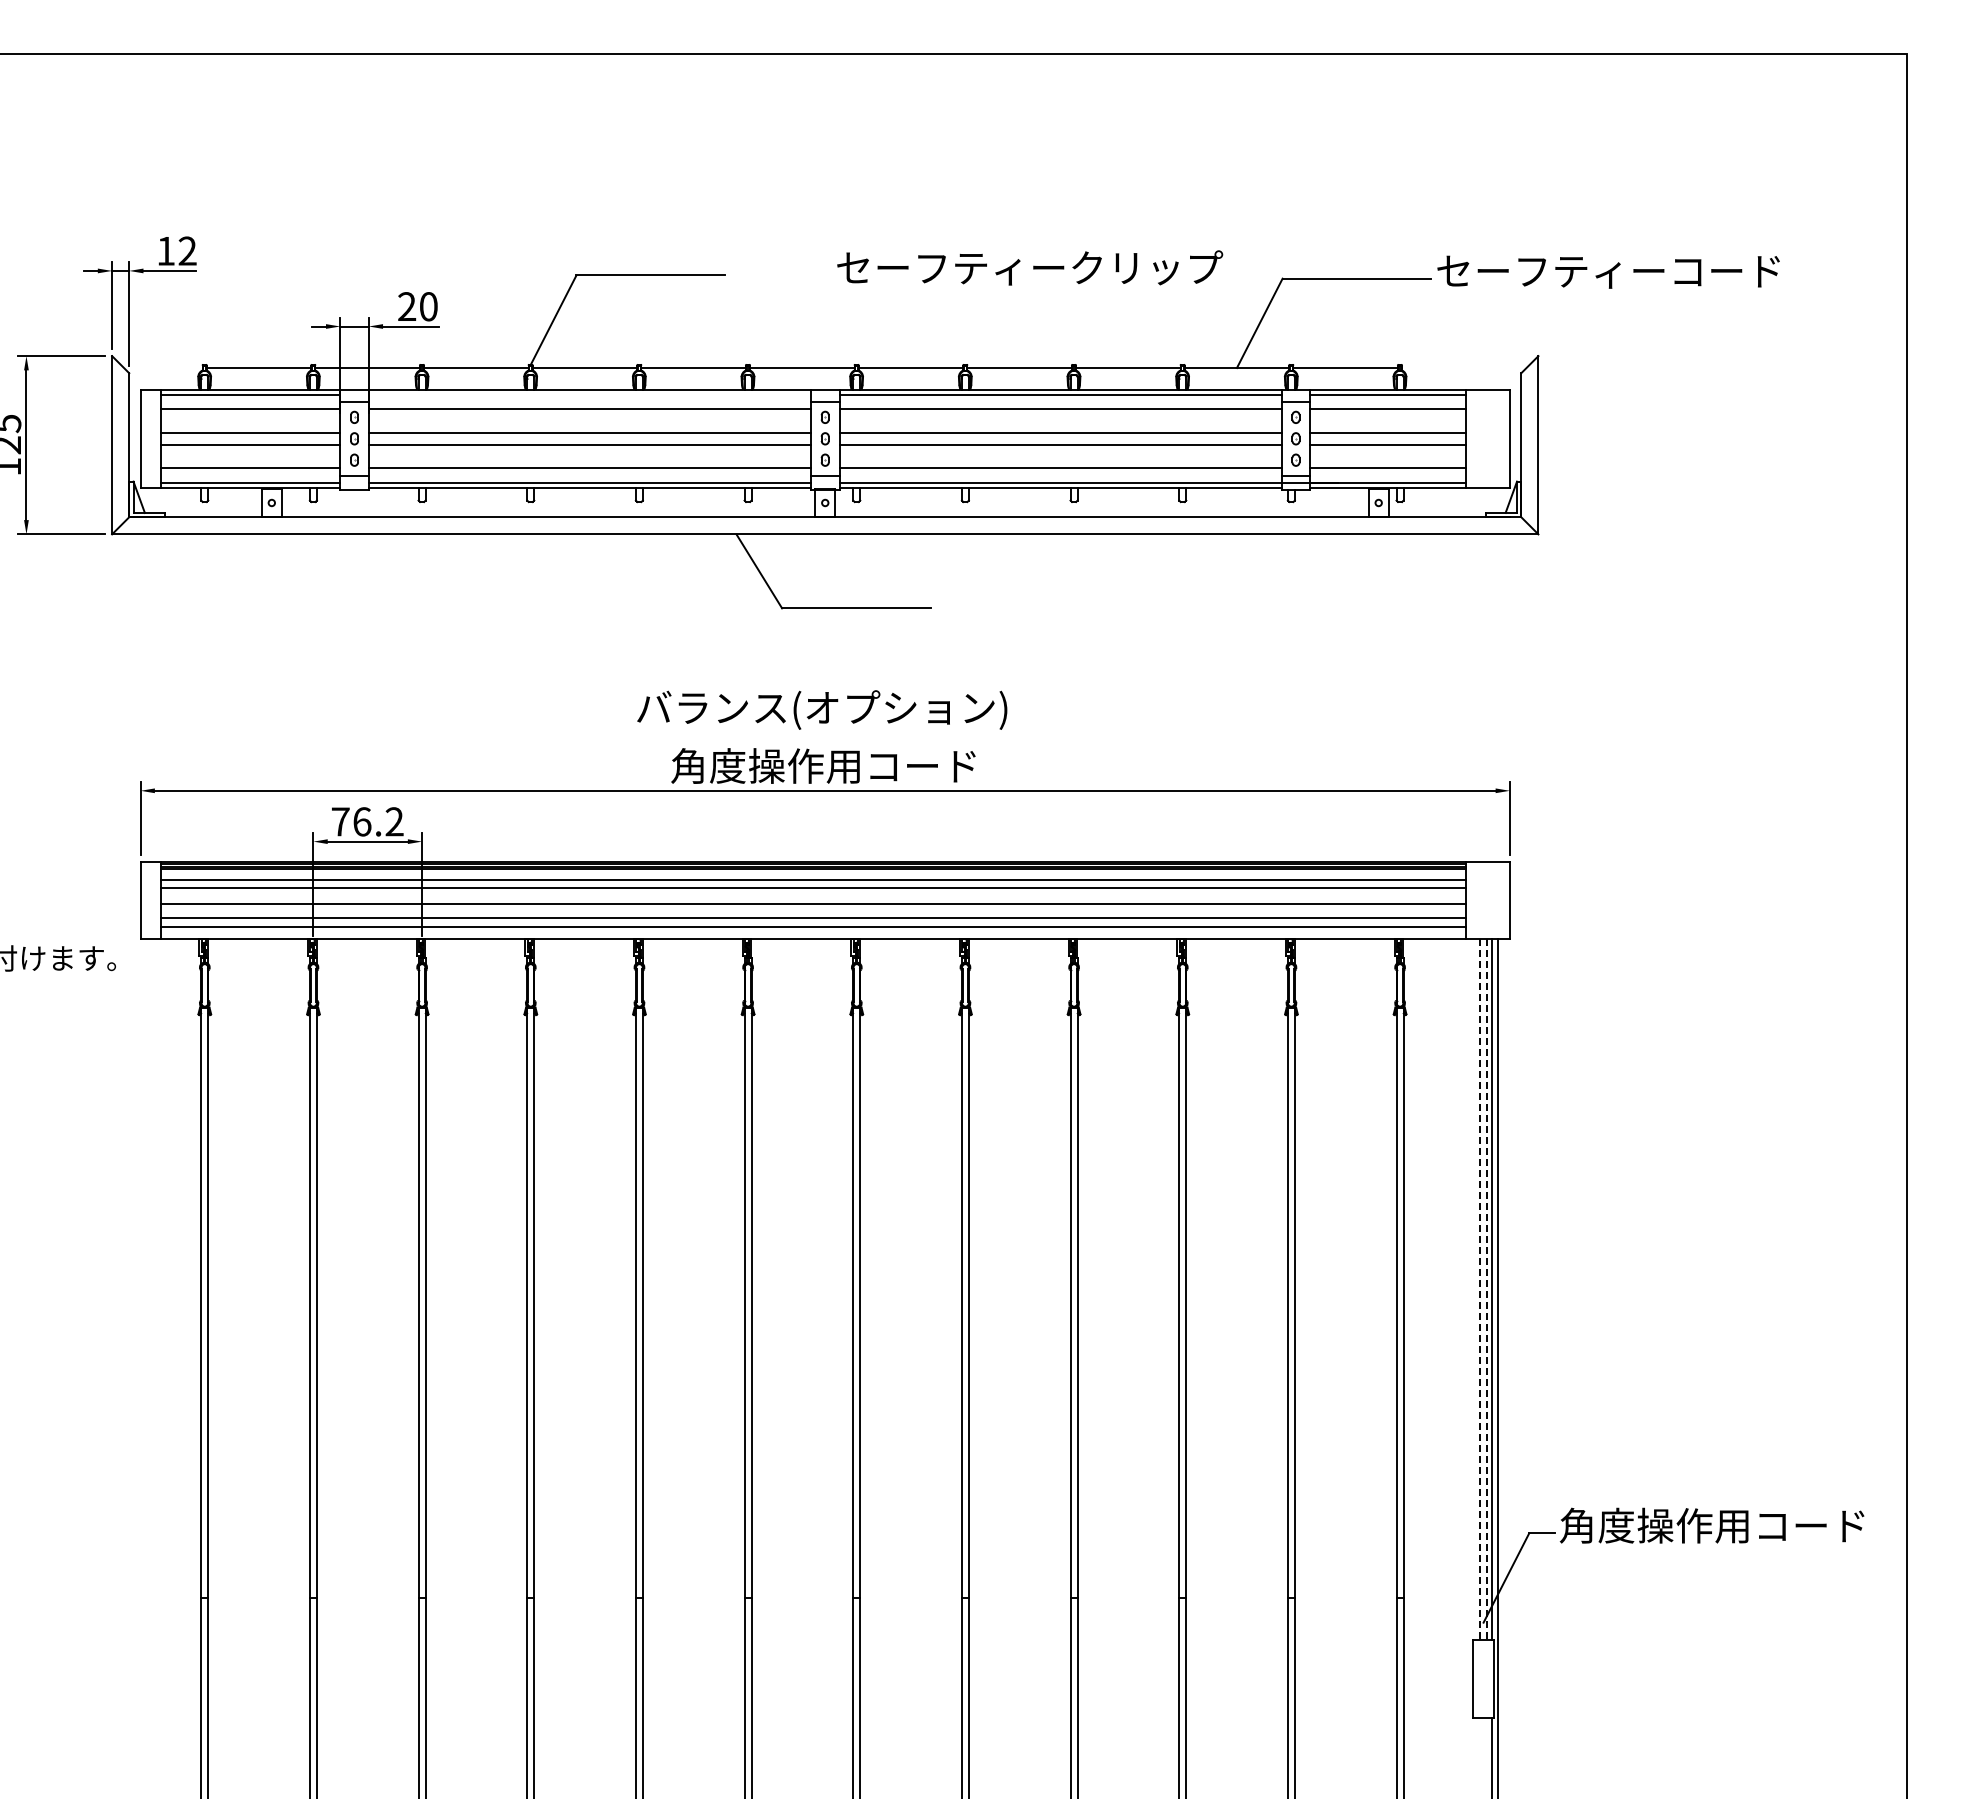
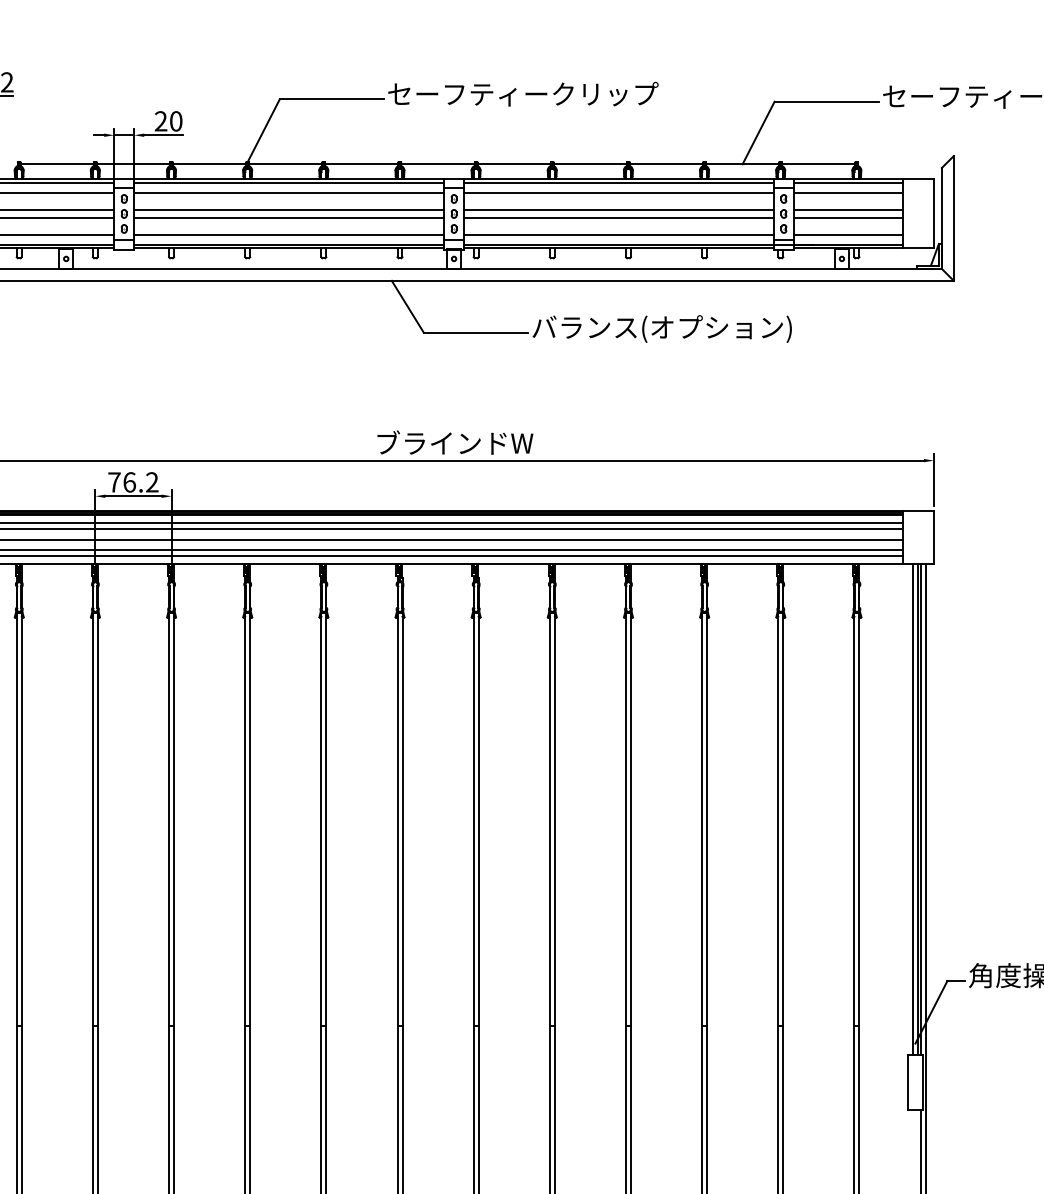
text: (1030, 267) -> (523, 93), moved
line: (589, 394) -> (288, 182), added
text: (822, 709) -> (662, 328), moved
text: (823, 765) -> (452, 442), 角度操作用コード -> ブラインドW
line: (1480, 1289) -> (913, 810), dashed -> solid
line: (1486, 1289) -> (917, 810), dashed -> solid

